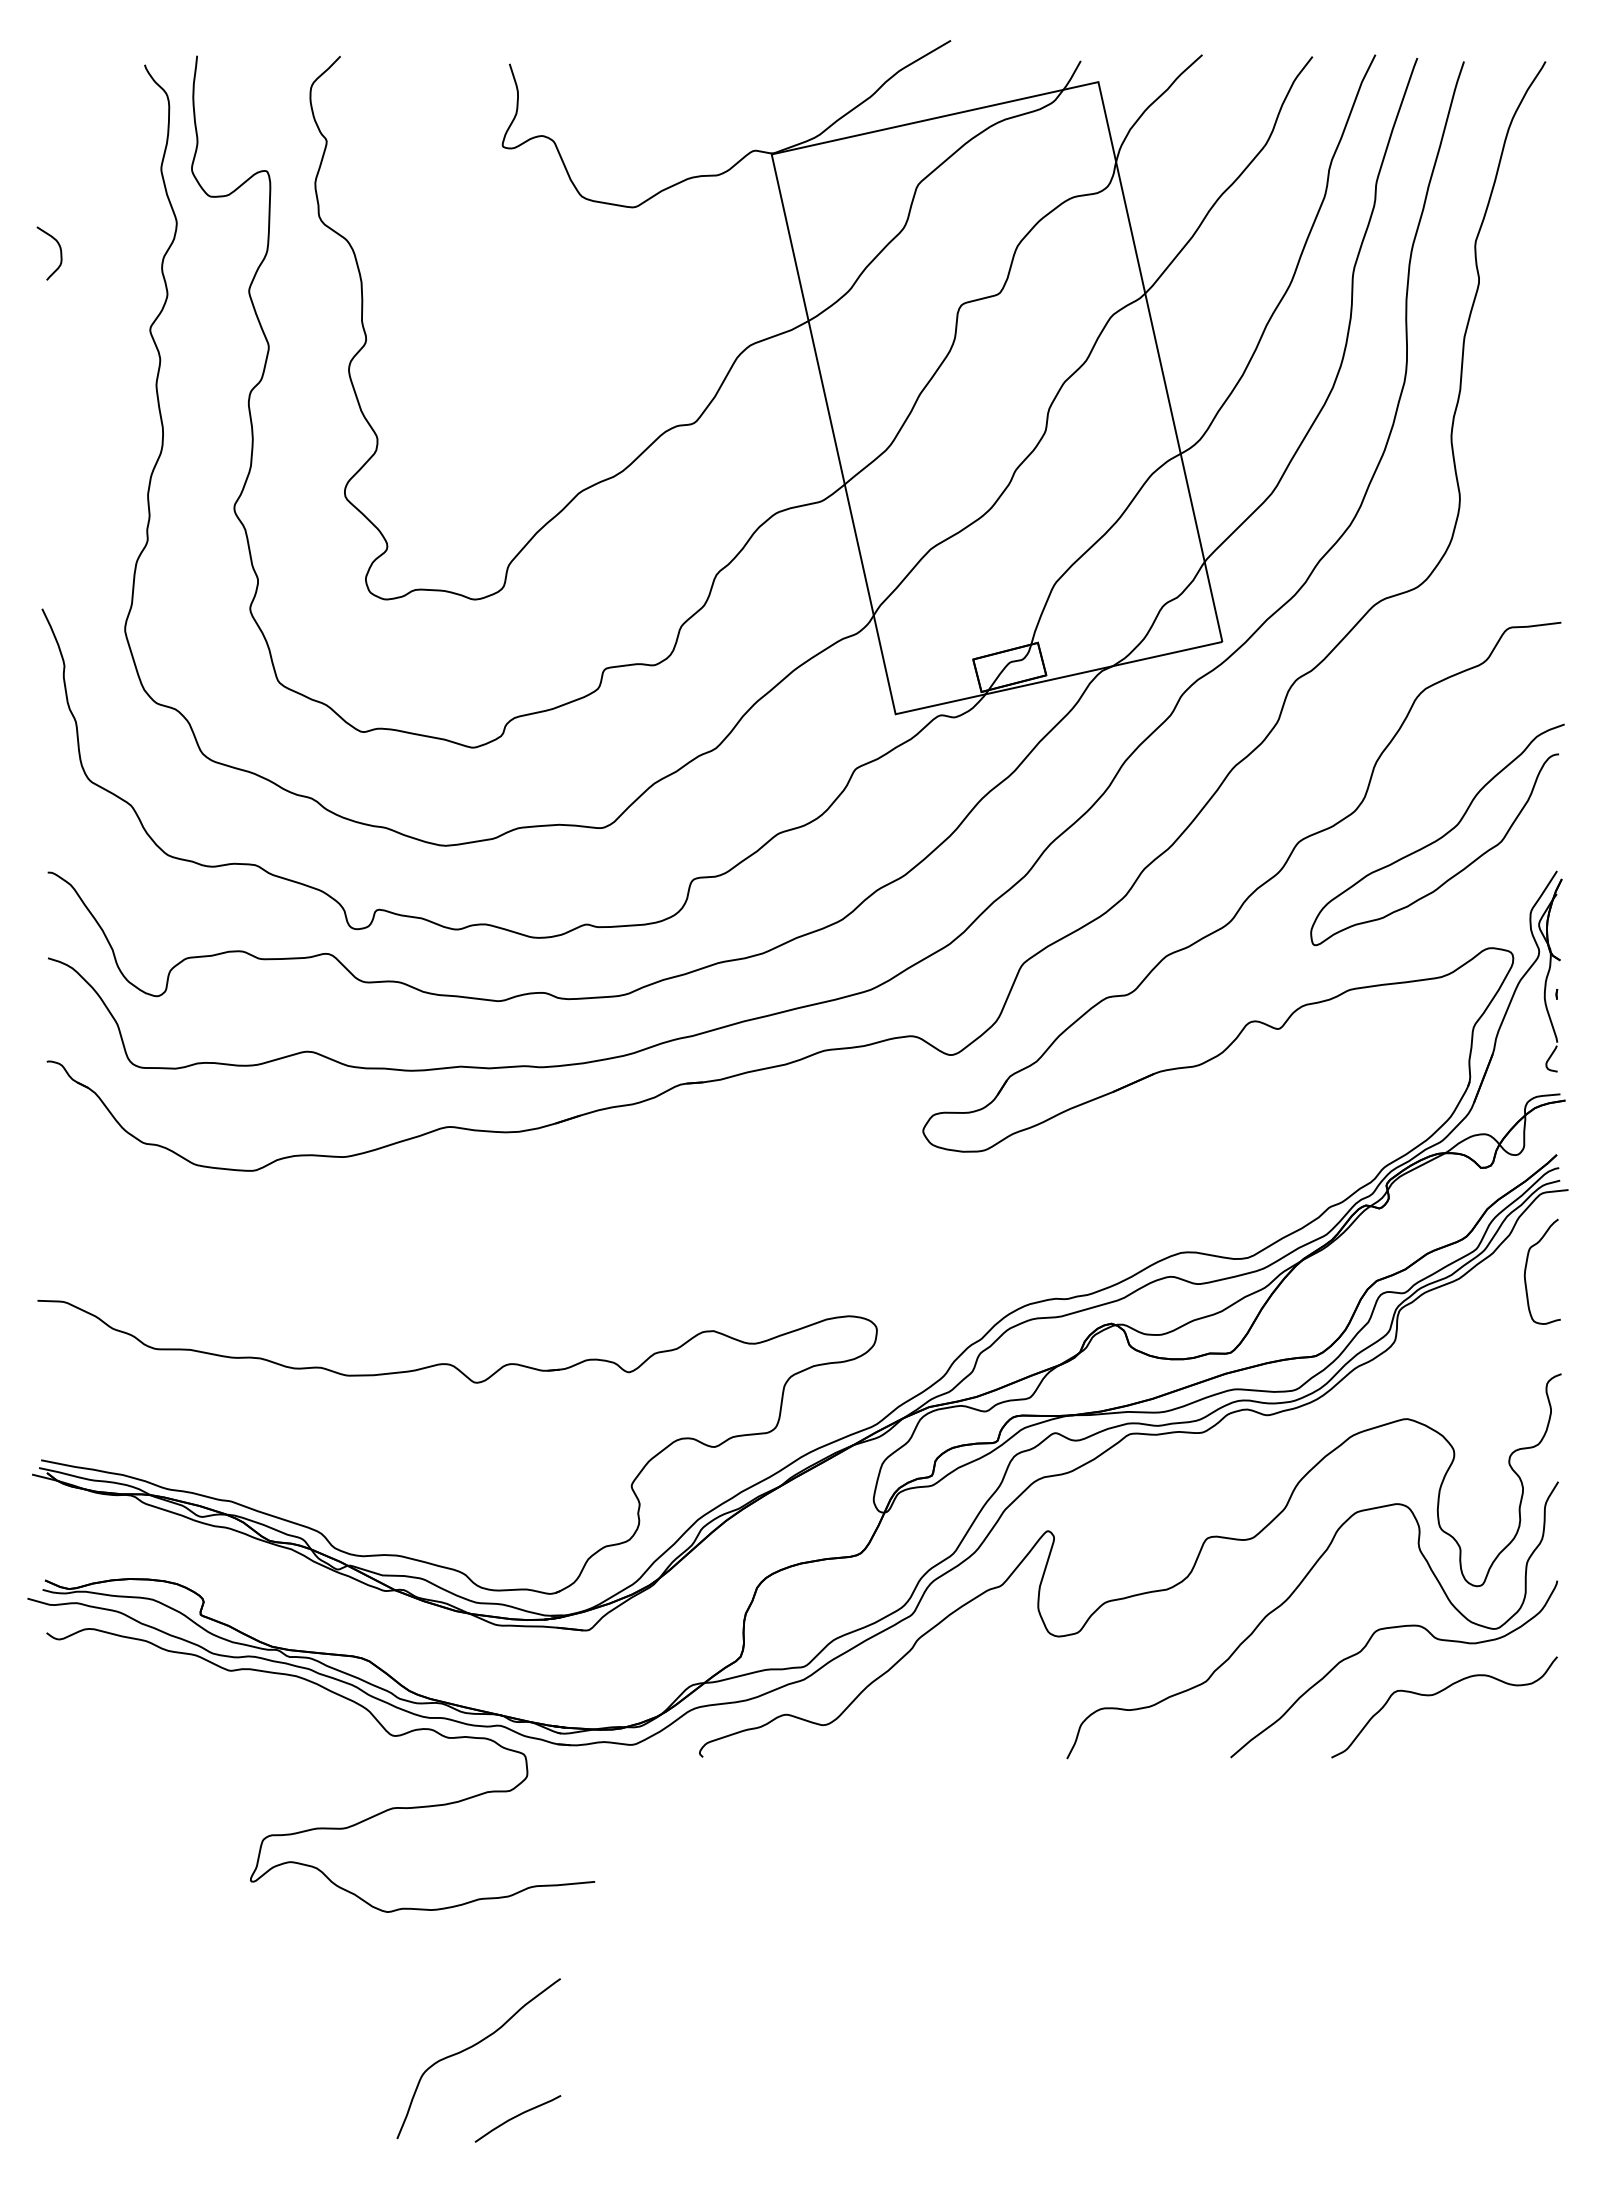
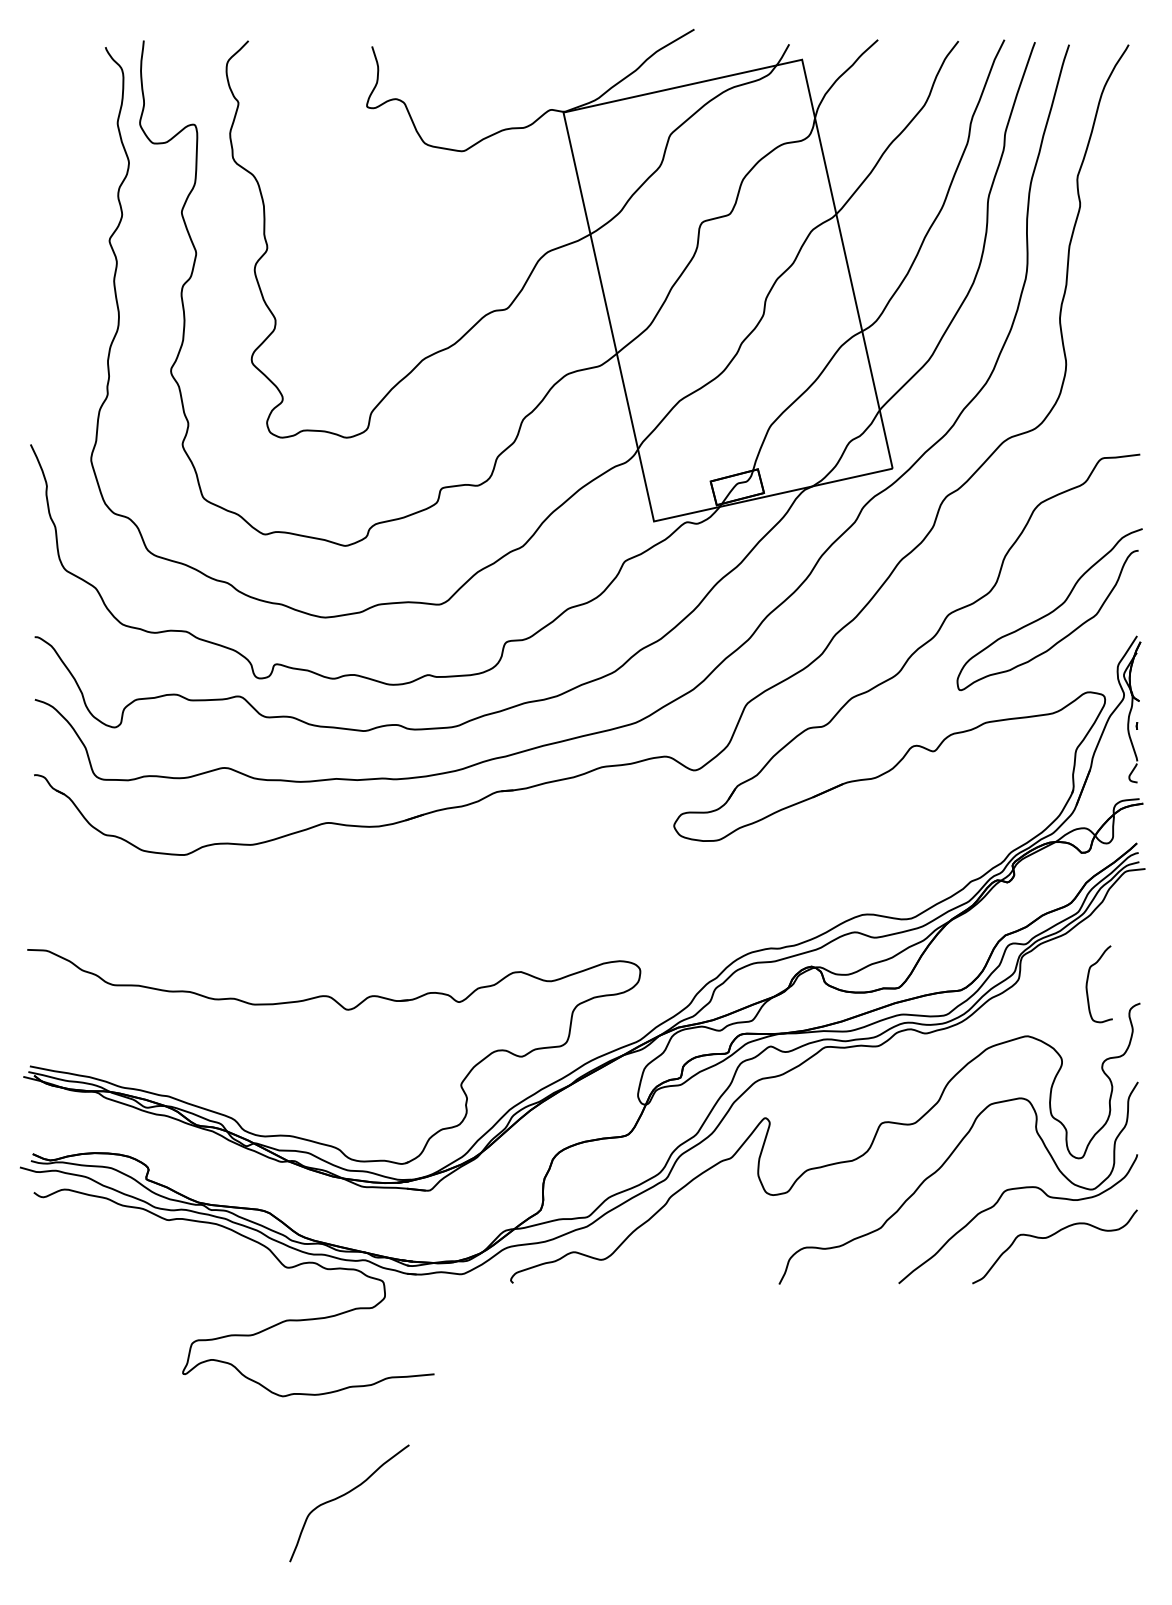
curve: (60, 253) -> (44, 184), removed
curve: (1526, 1270) -> (1087, 983), moved
curve: (516, 2117) -> (377, 1546), removed

